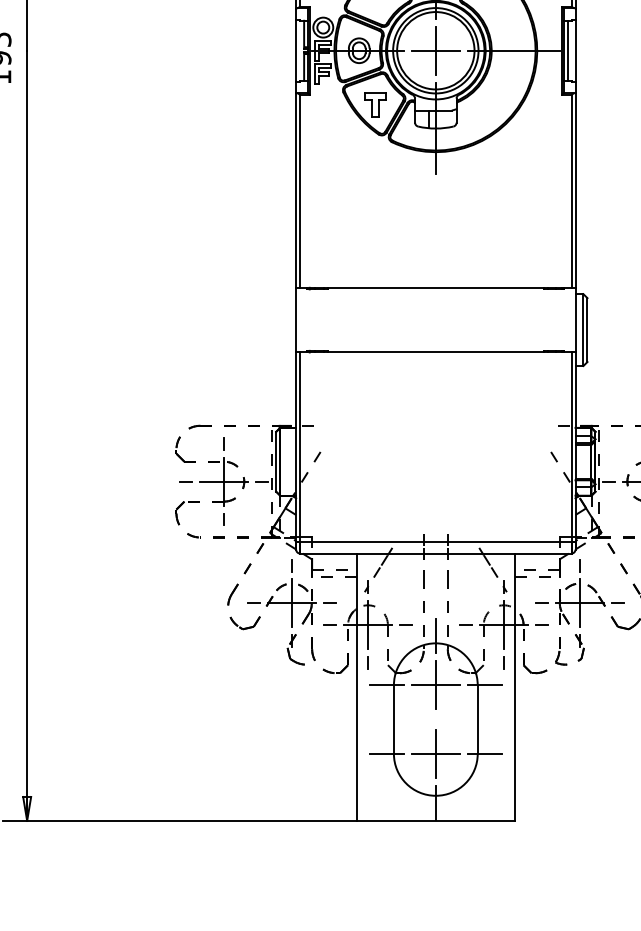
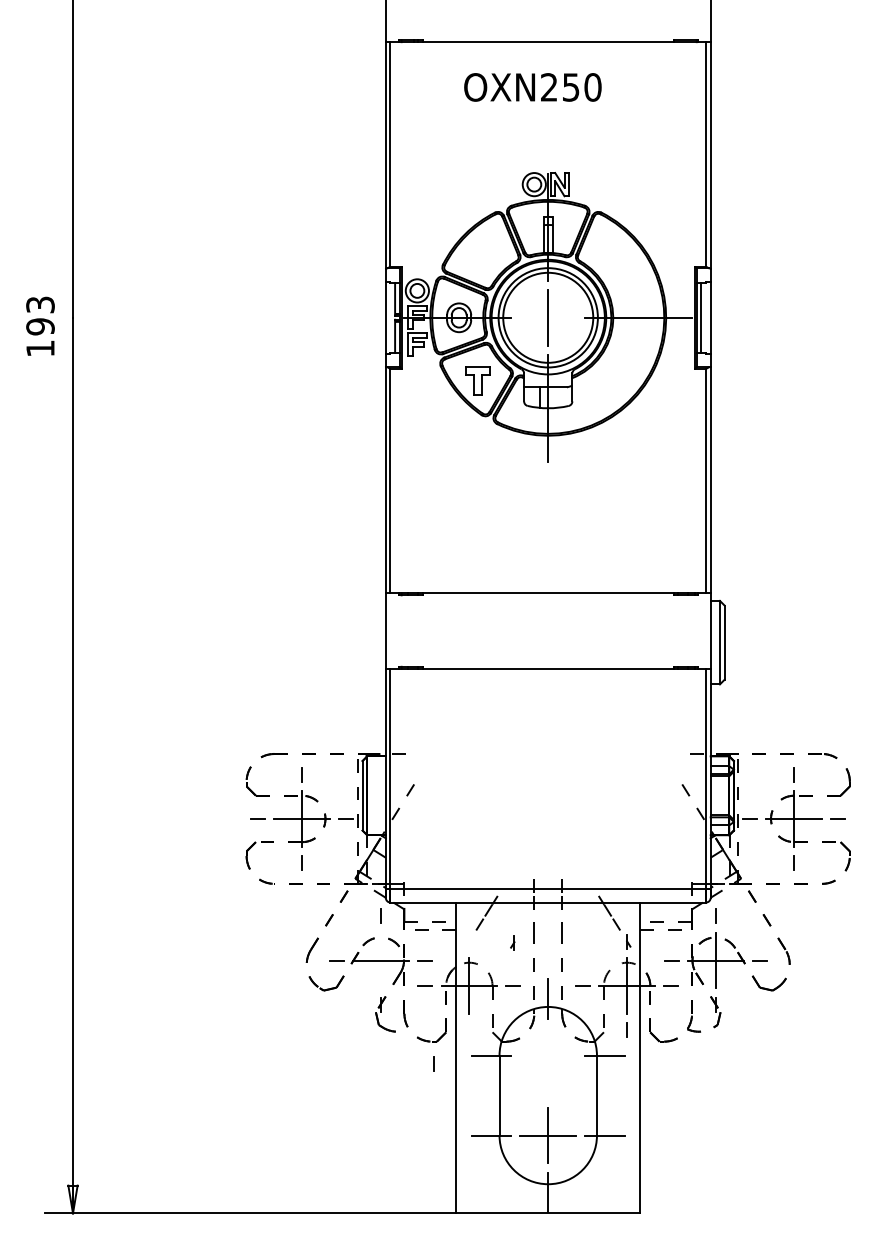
line: (436, 50) -> (548, 317), removed
part: (366, 587) -> (512, 942), moved
line: (291, 603) -> (380, 960), removed
line: (367, 662) -> (433, 1063), moved
part: (435, 685) -> (547, 1055), removed

